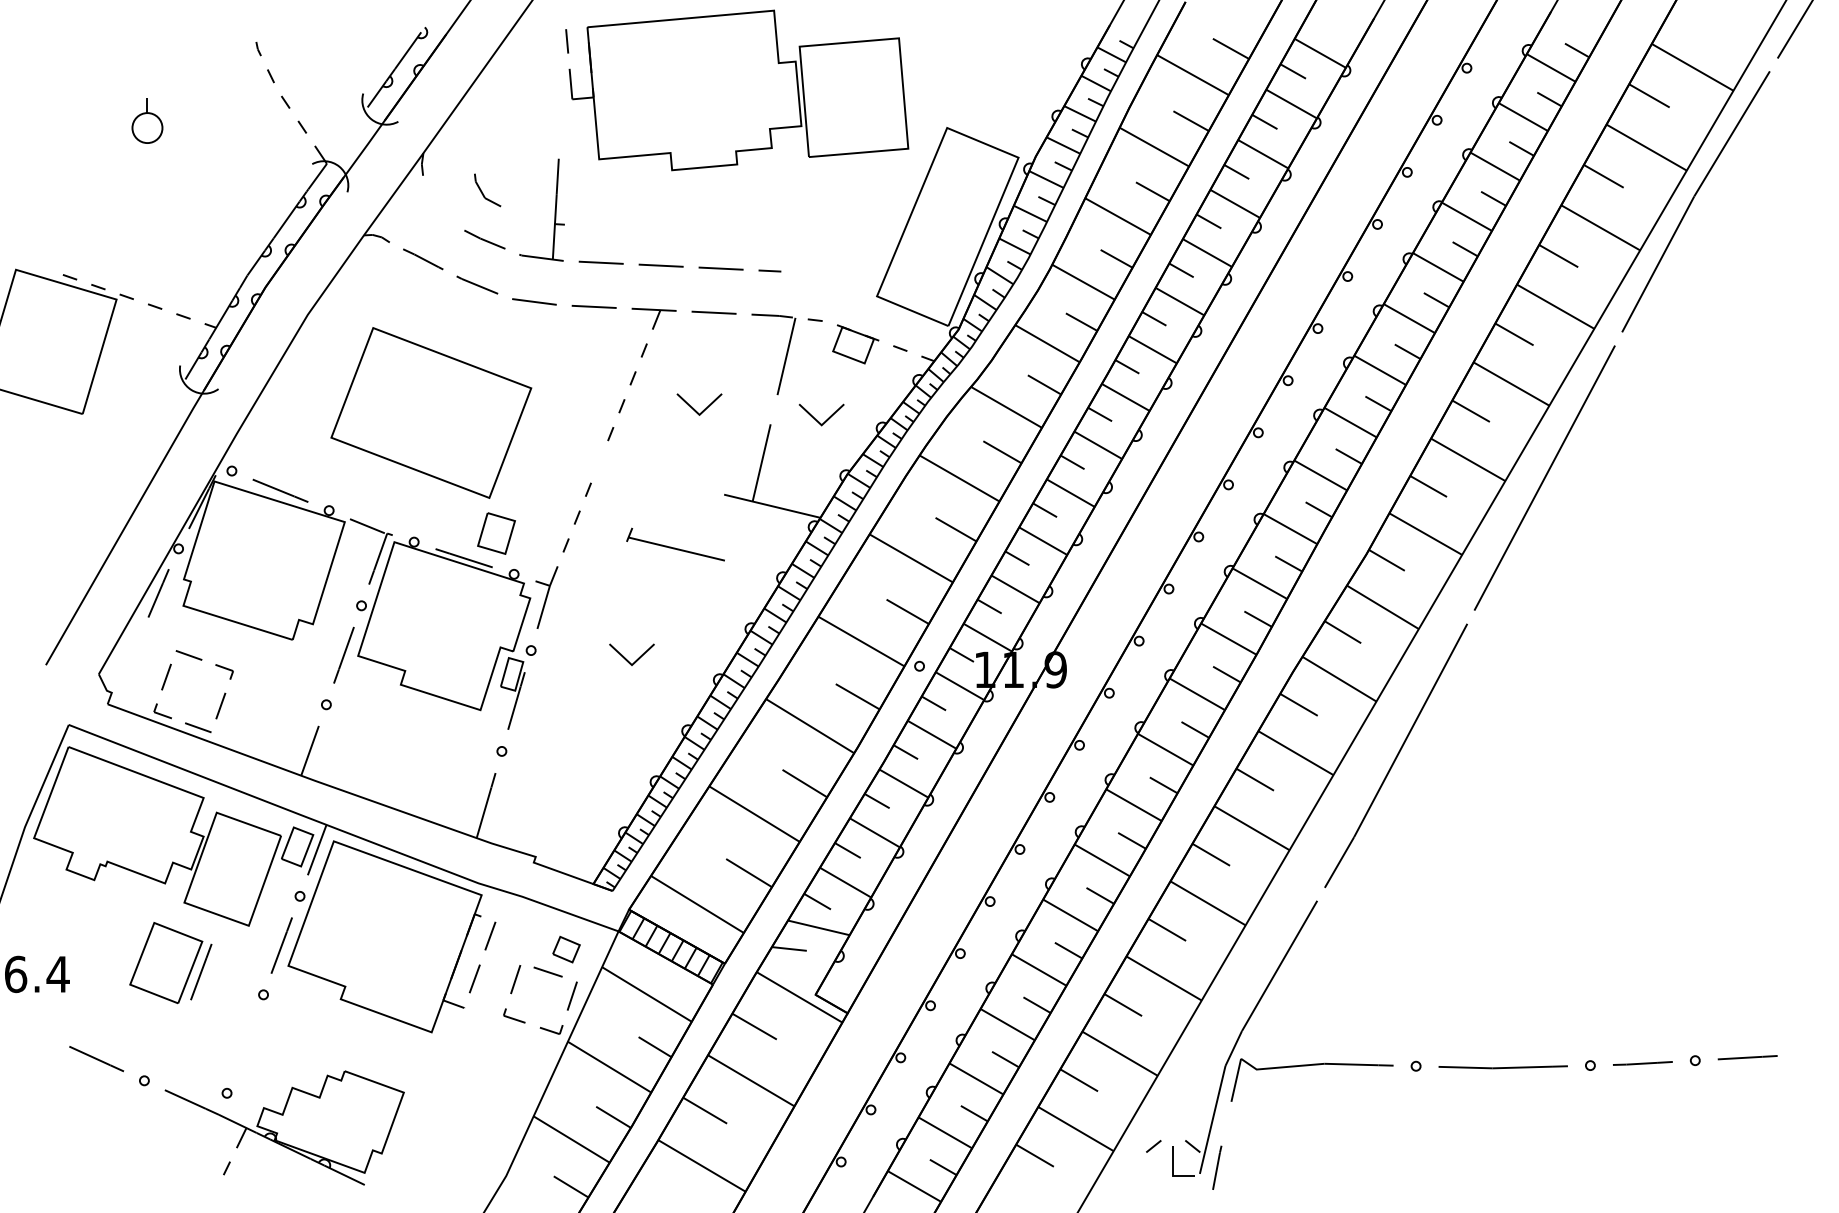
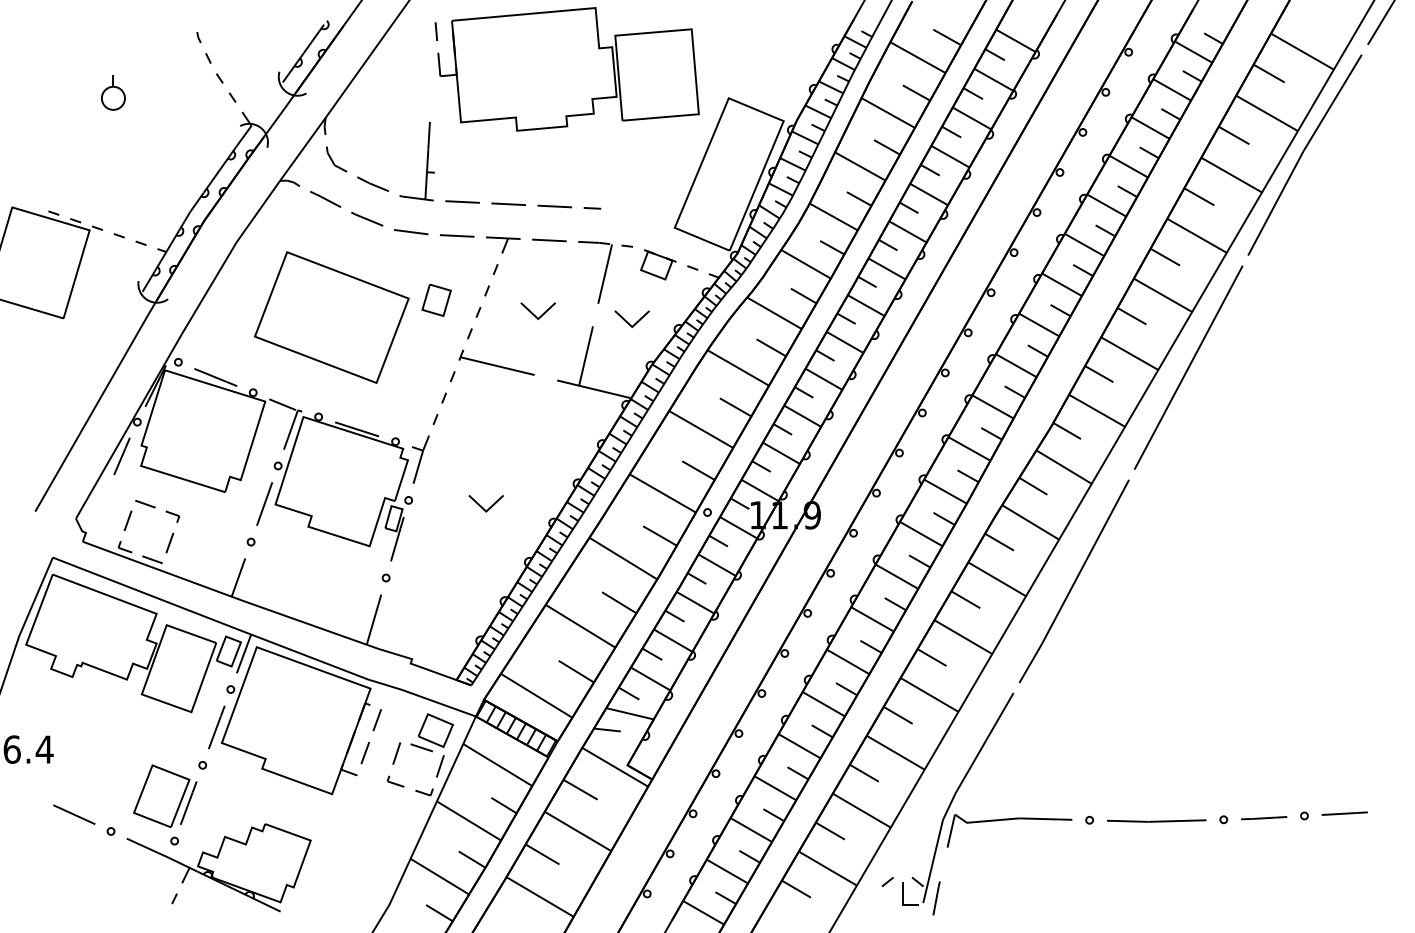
part: (487, 190) -> (336, 159), moved
part: (496, 533) -> (436, 300), moved
part: (675, 544) -> (496, 362), moved
part: (566, 949) -> (435, 730), size x1.67
part: (170, 963) -> (165, 796), moved

